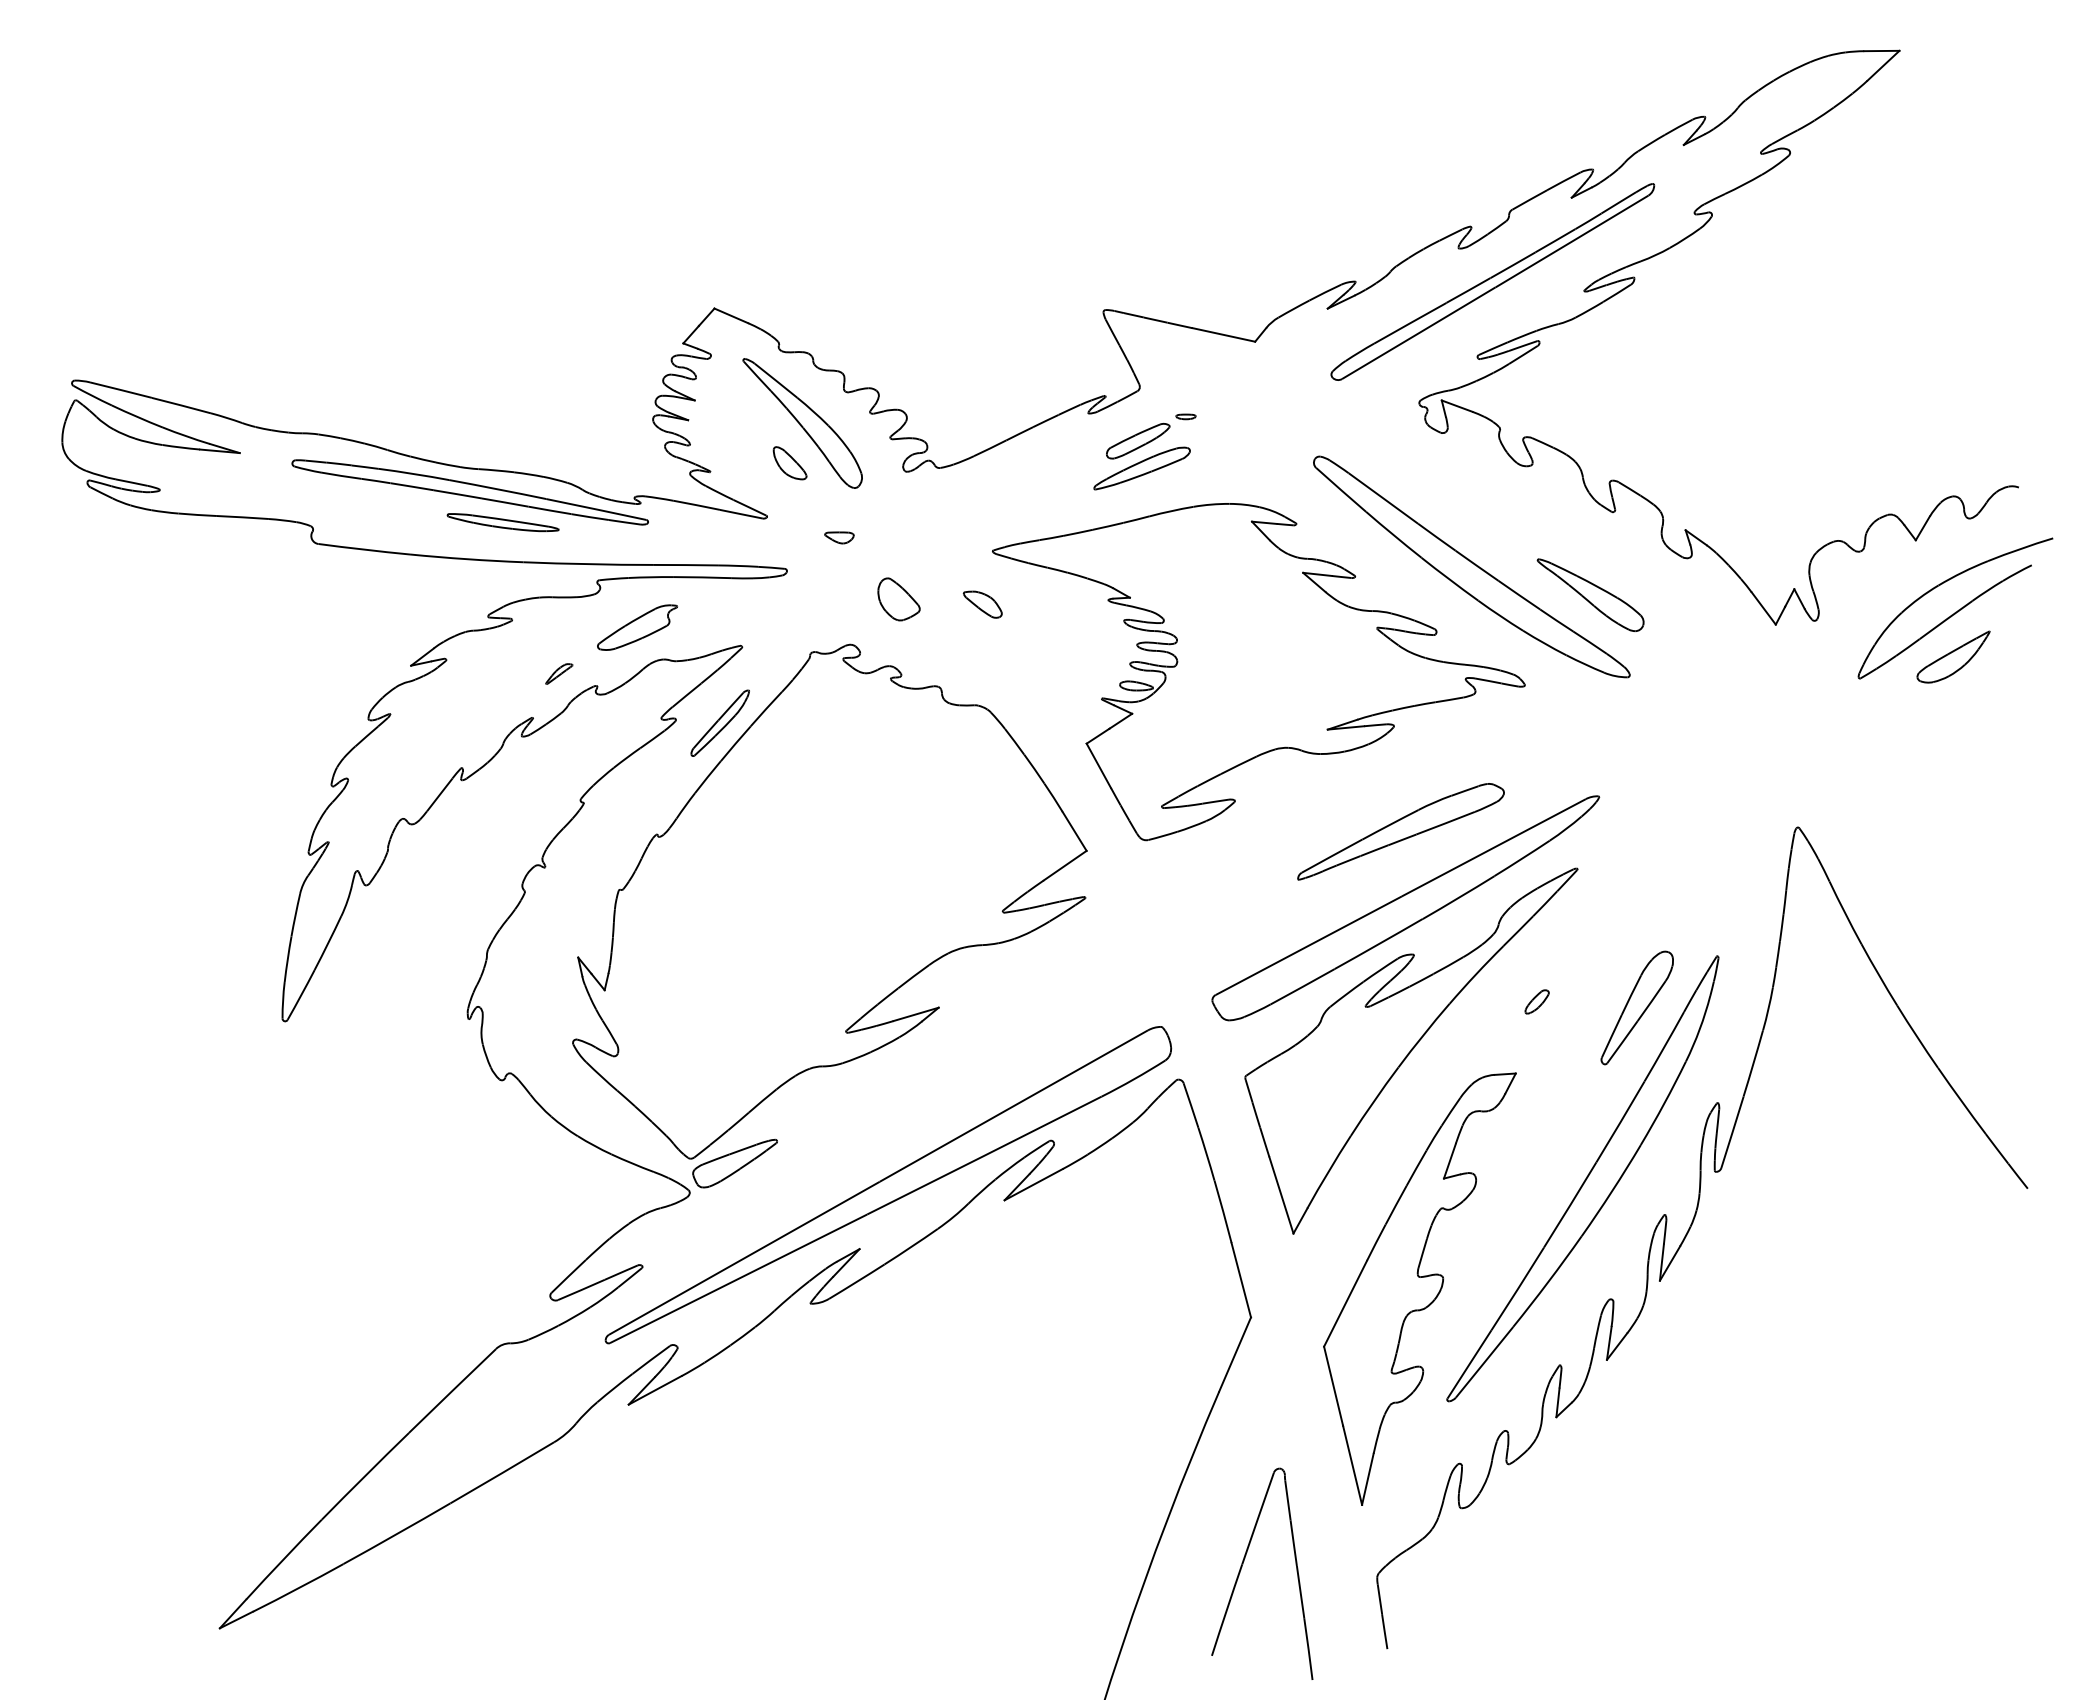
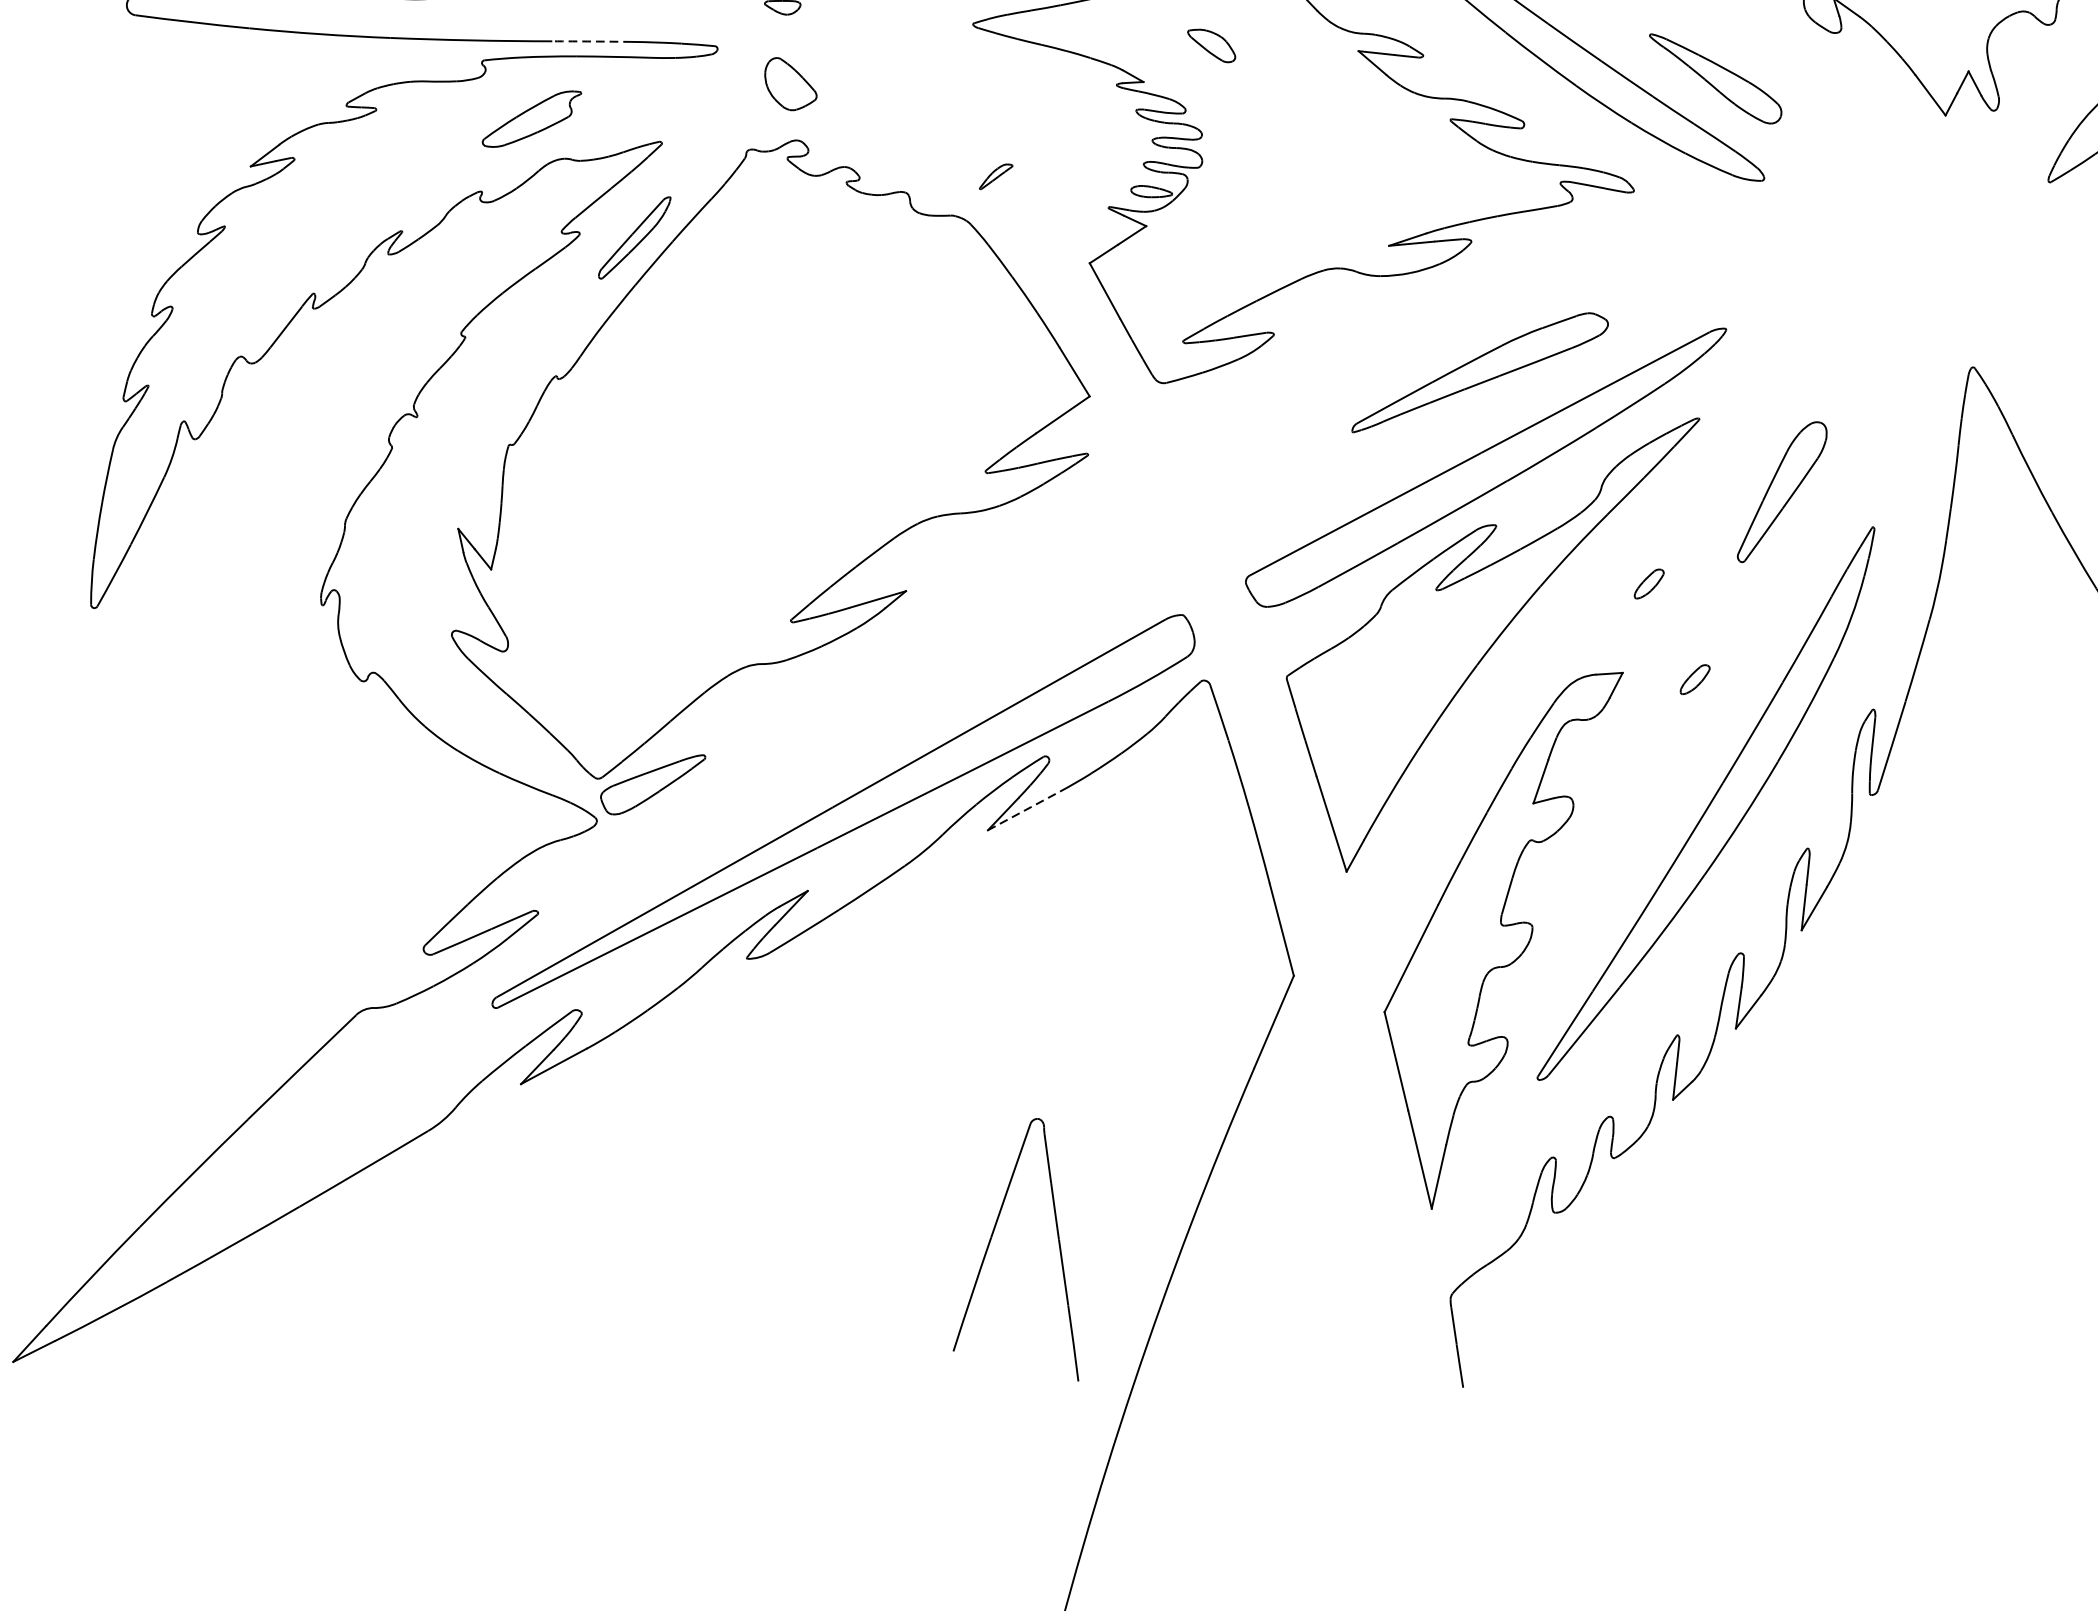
arc: (685, 565) -> (591, 42), solid -> dashed
part: (898, 599) -> (790, 84), moved
part: (982, 604) -> (1211, 45), moved
part: (559, 673) -> (996, 176), moved
part: (1636, 1007) -> (1781, 491), moved
part: (1573, 1078) -> (1694, 679), added
line: (1033, 1184) -> (1023, 810), solid -> dashed
part: (1242, 1567) -> (991, 1241), moved

